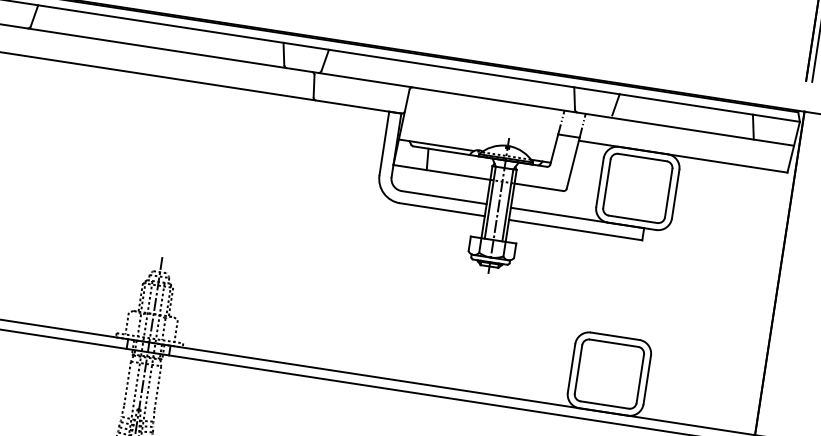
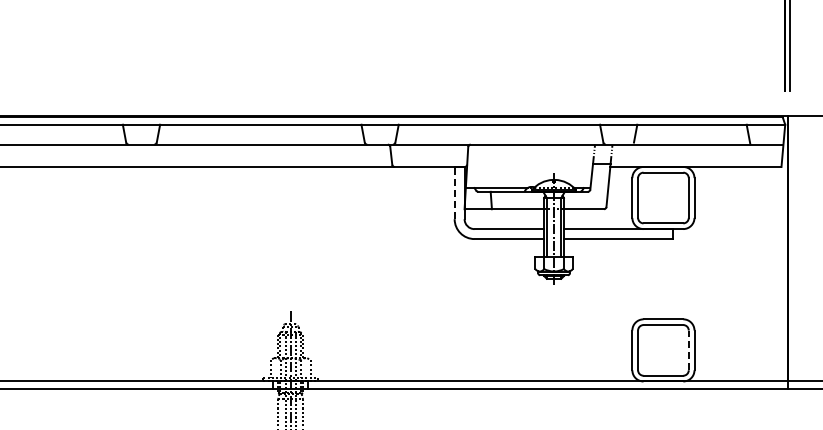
line: (384, 142) -> (454, 192), solid -> dashed
line: (639, 378) -> (688, 350), solid -> dashed

